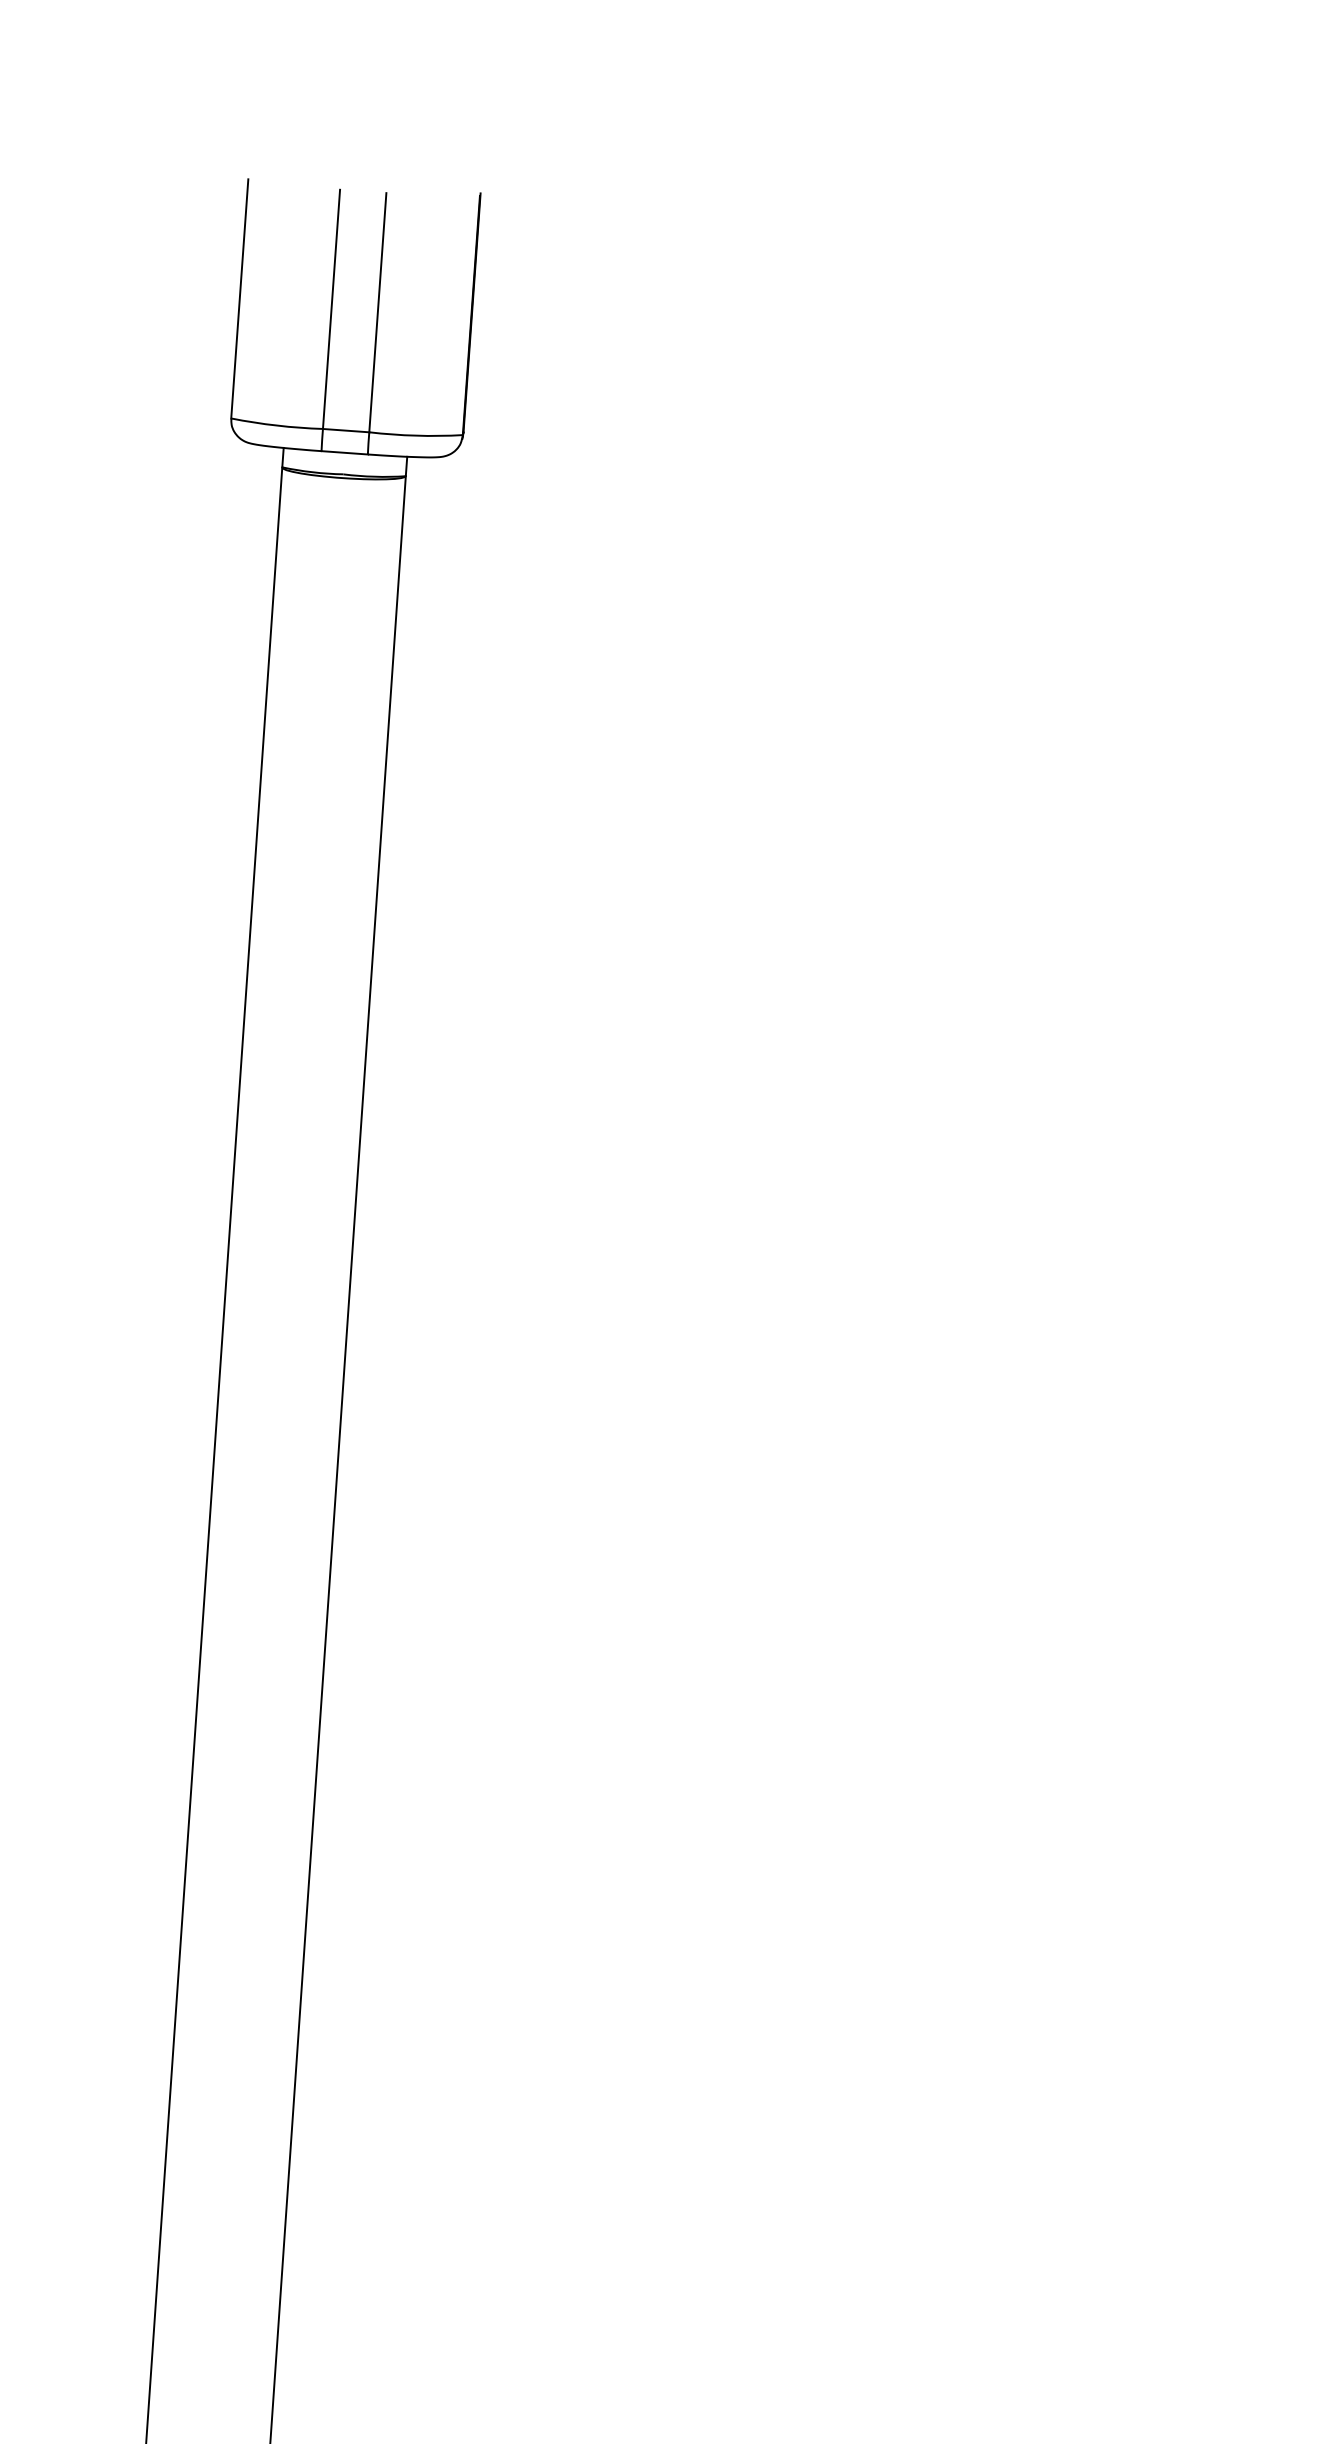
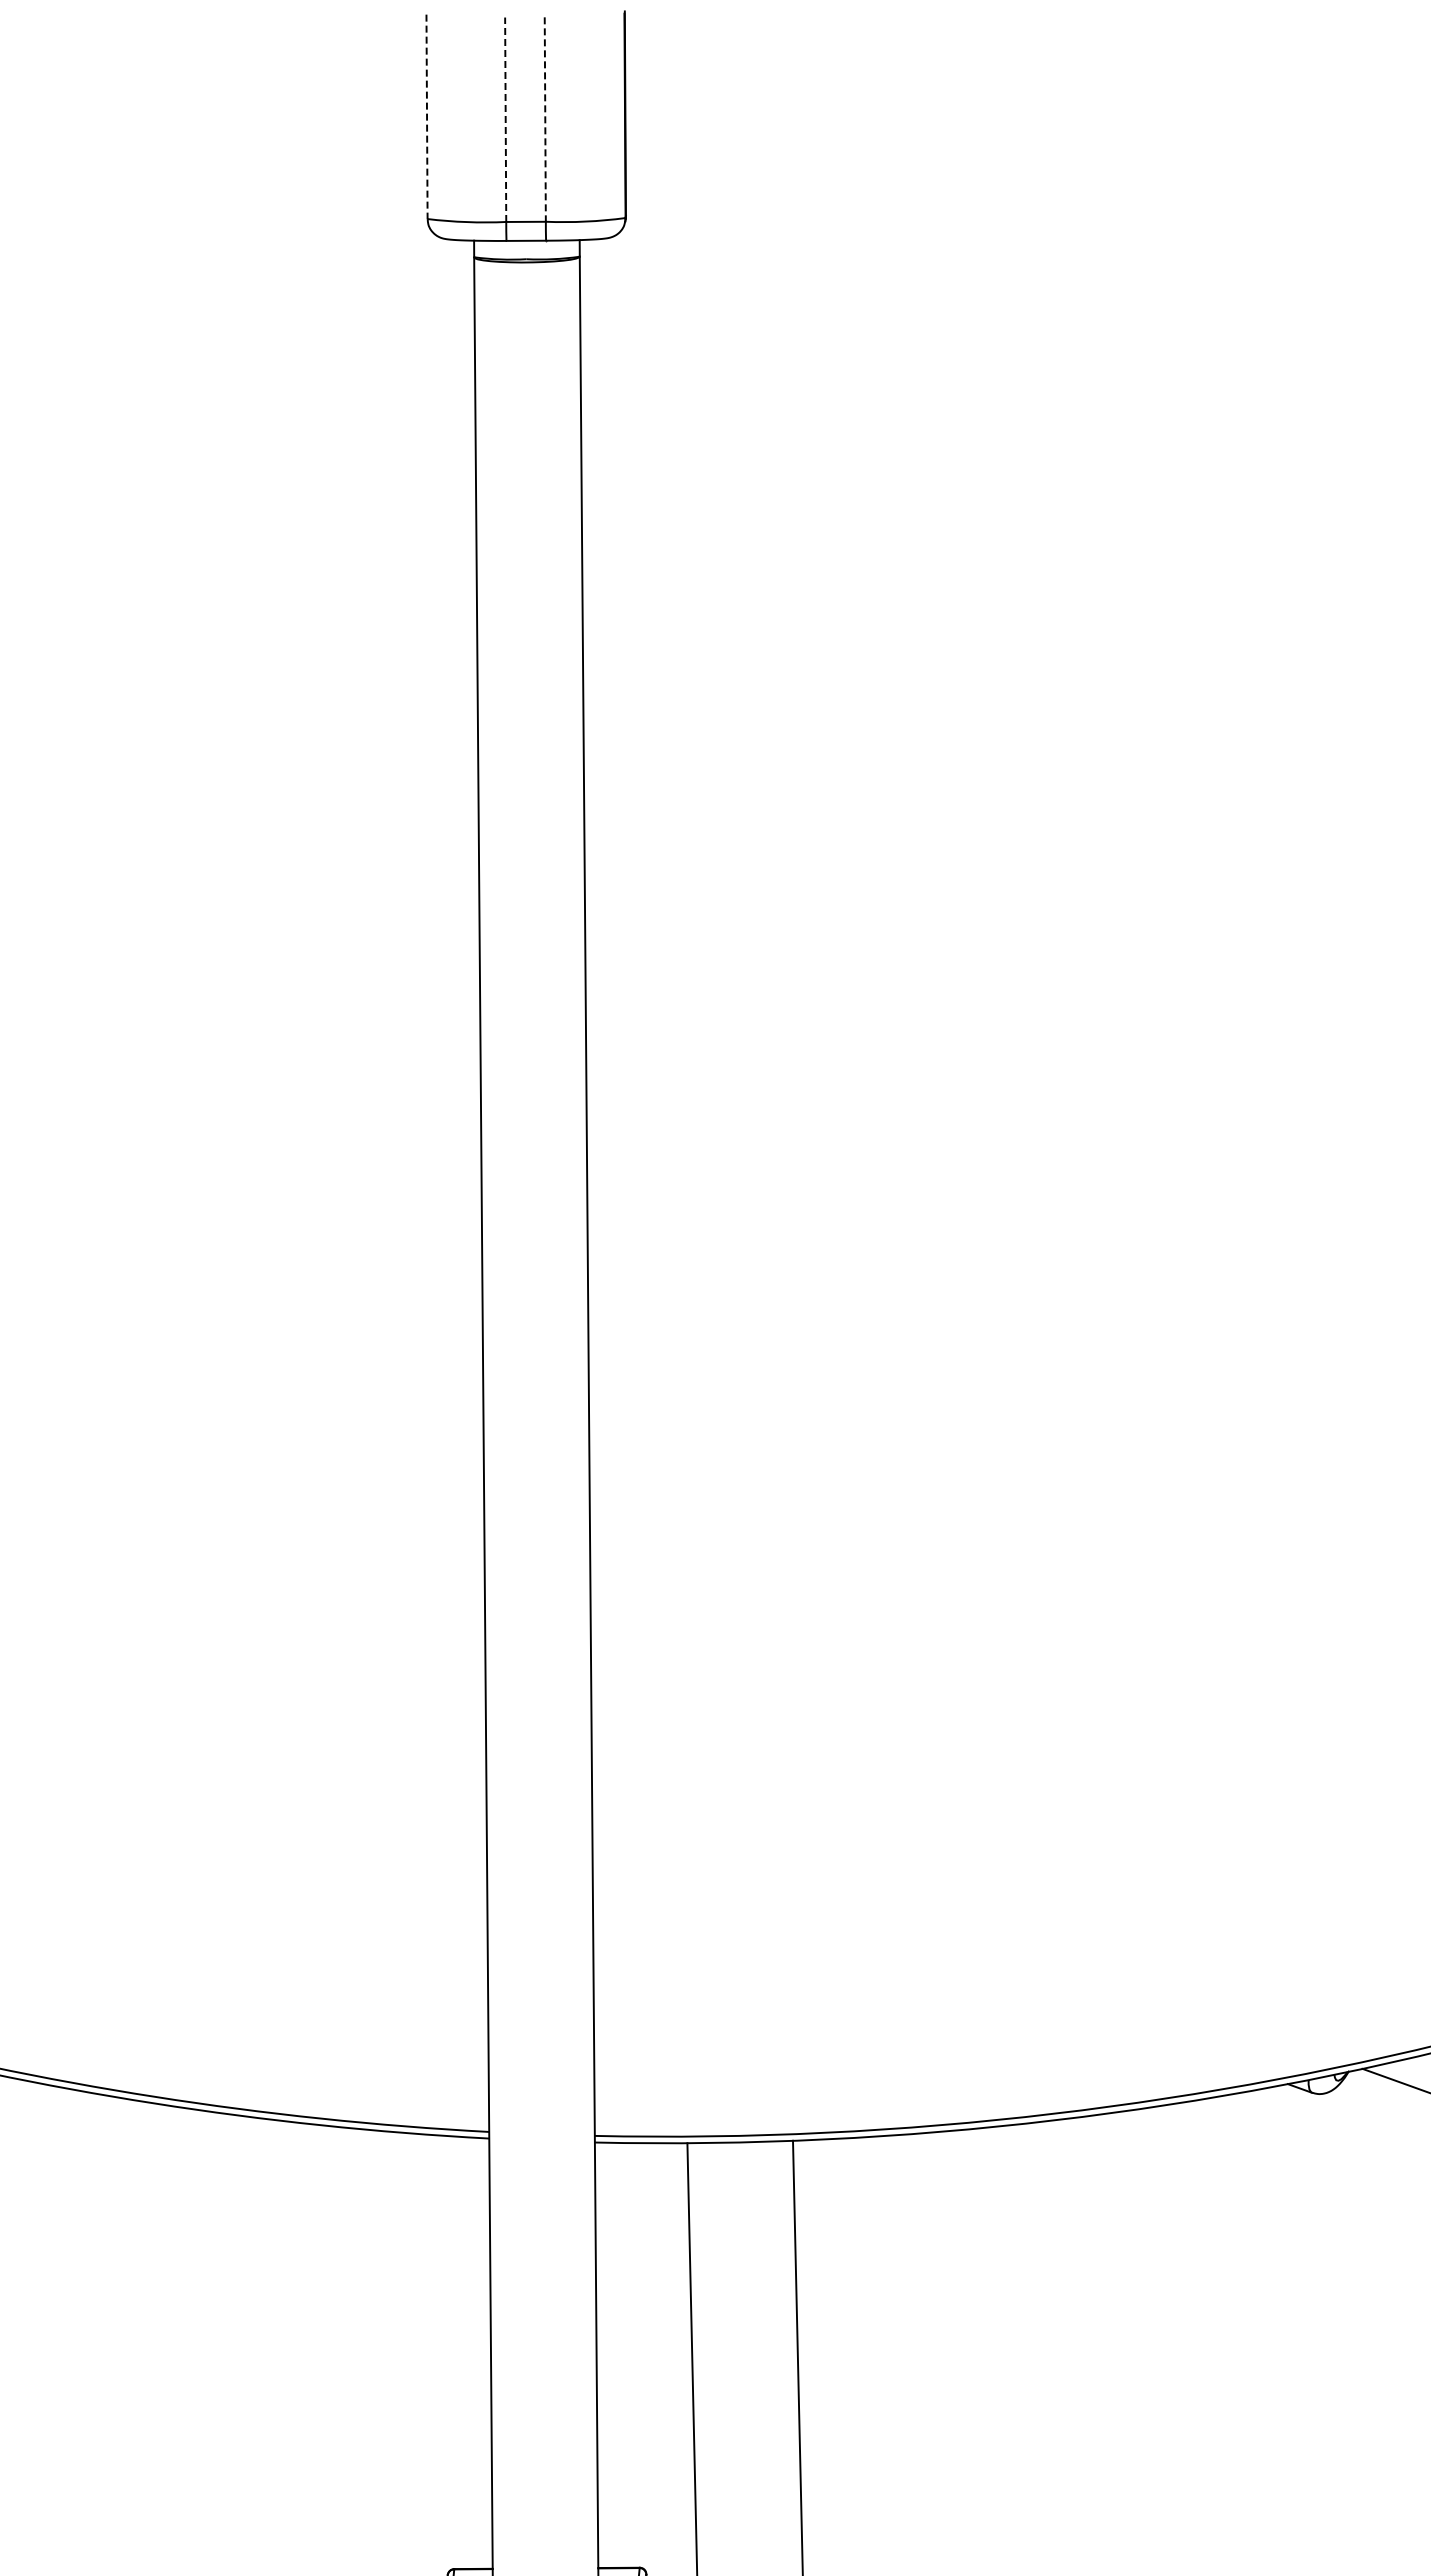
line: (240, 299) -> (427, 117), solid -> dashed
line: (331, 309) -> (505, 119), solid -> dashed
line: (377, 313) -> (545, 120), solid -> dashed

